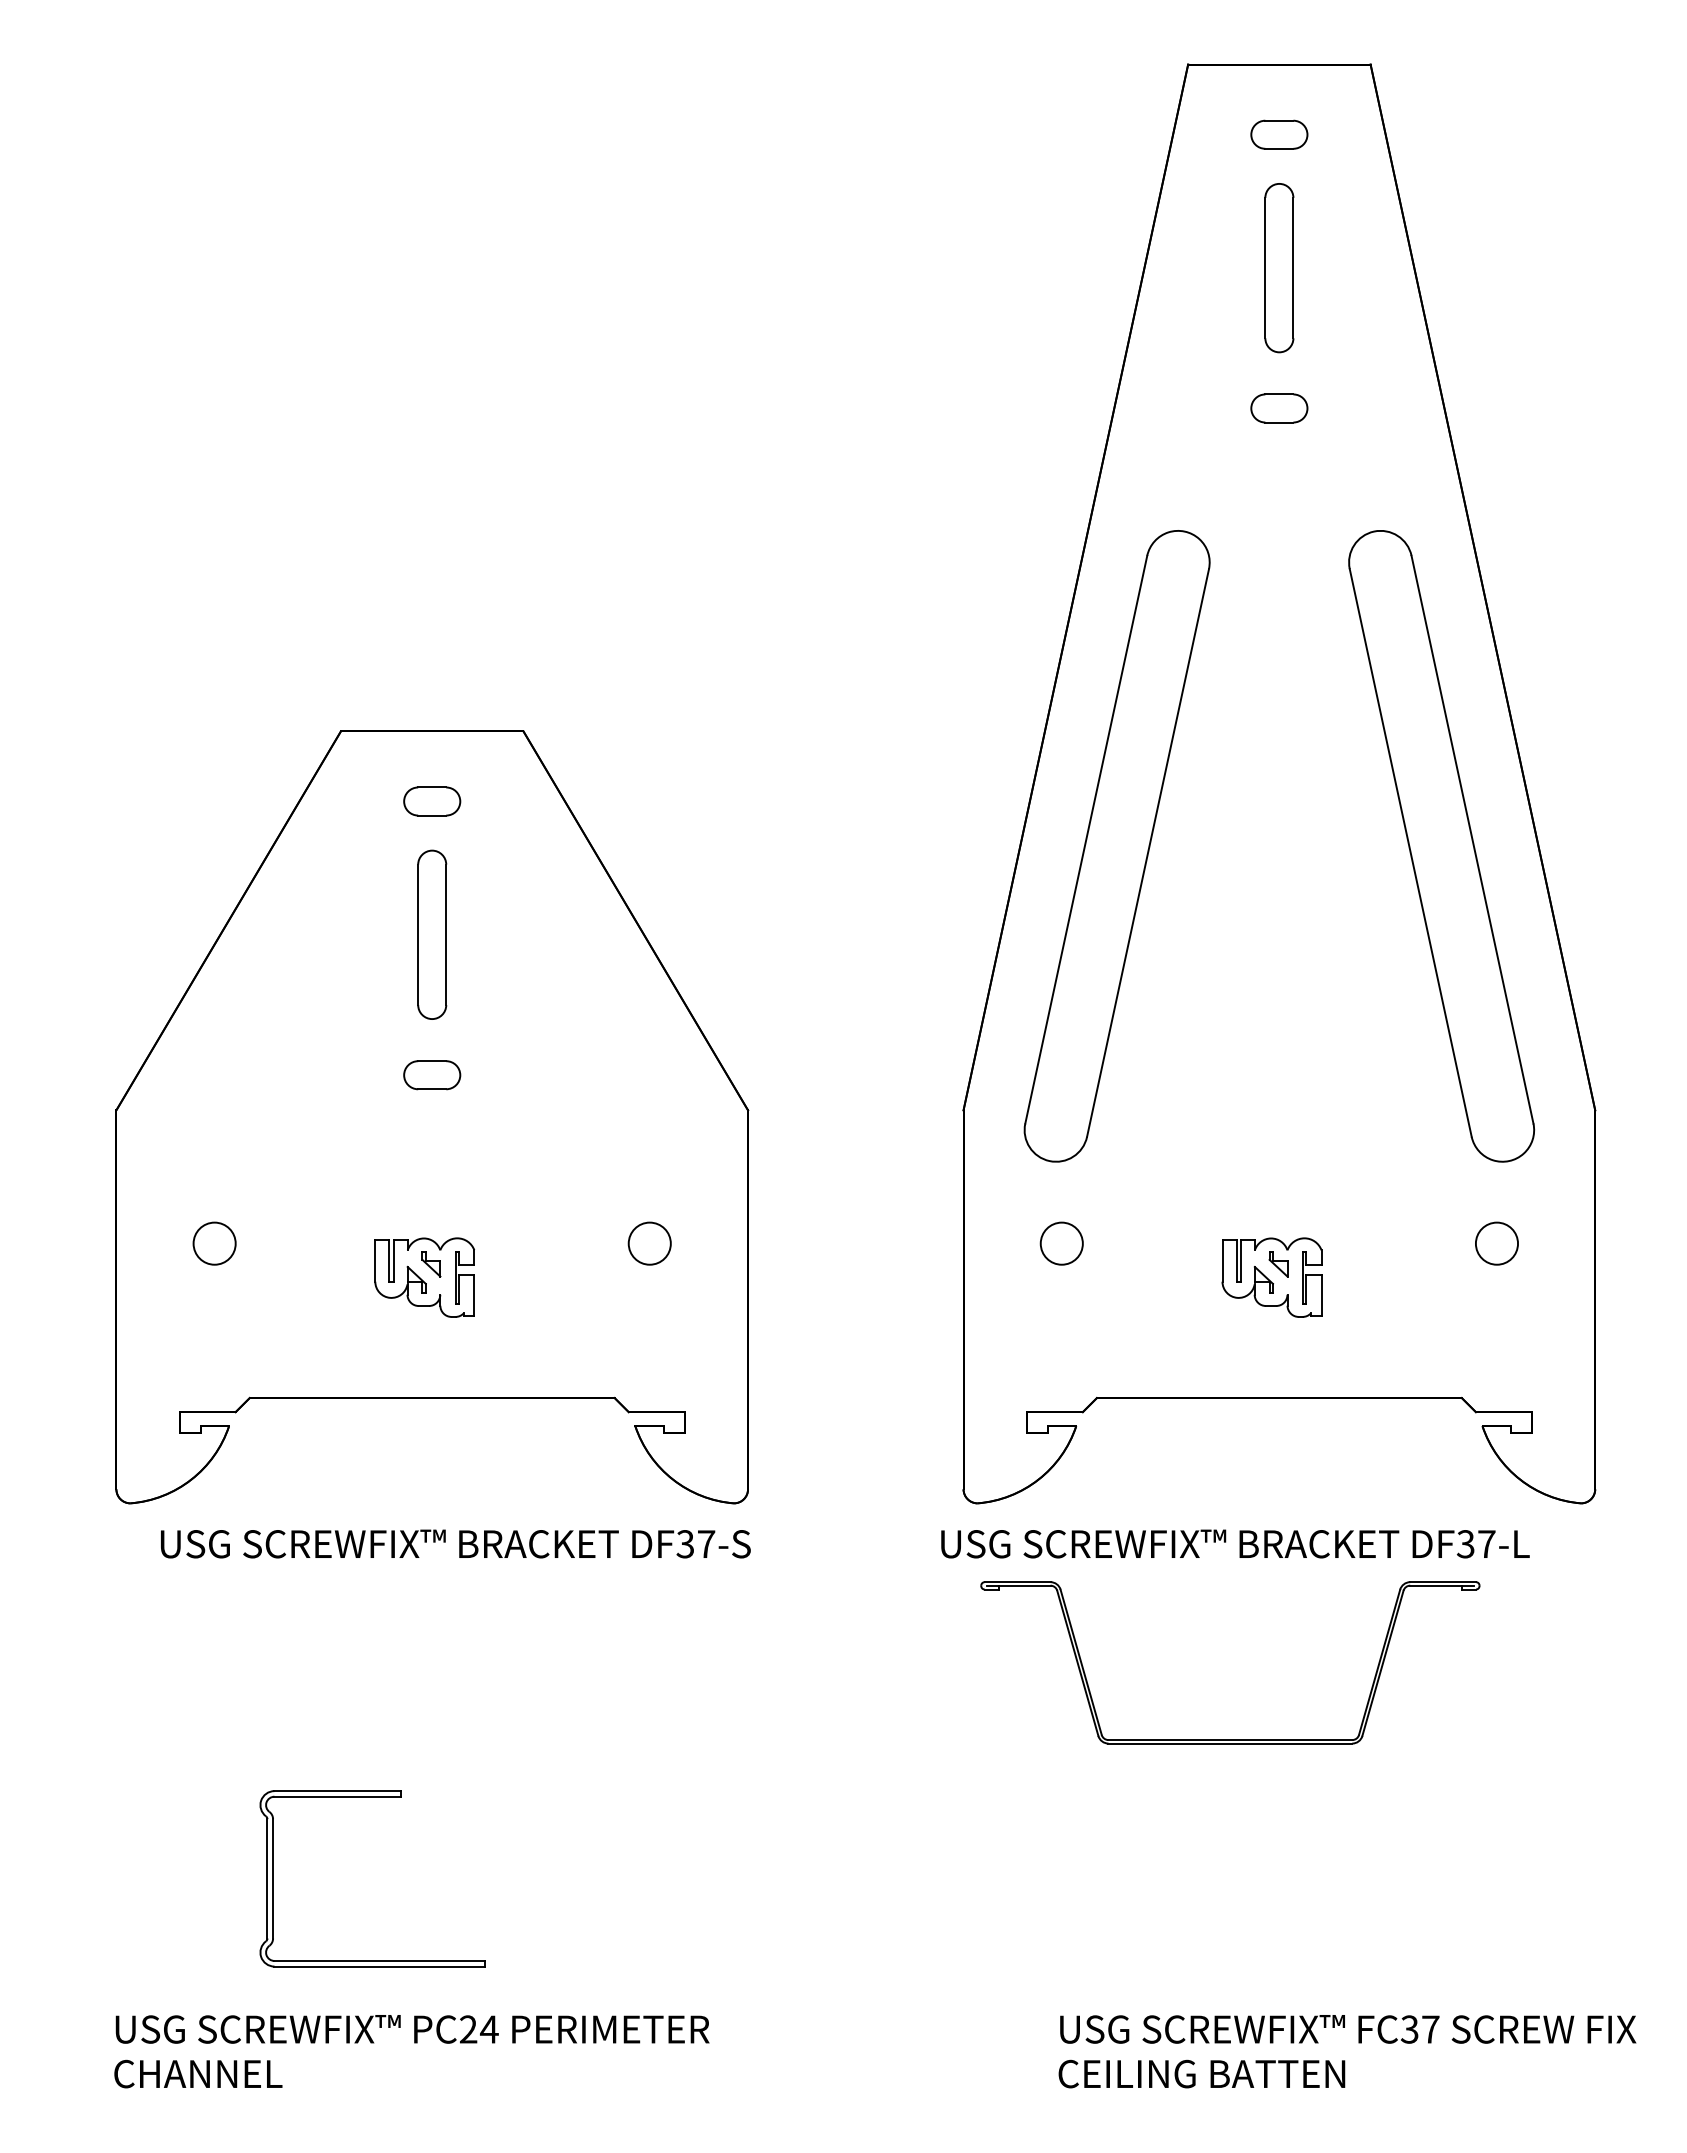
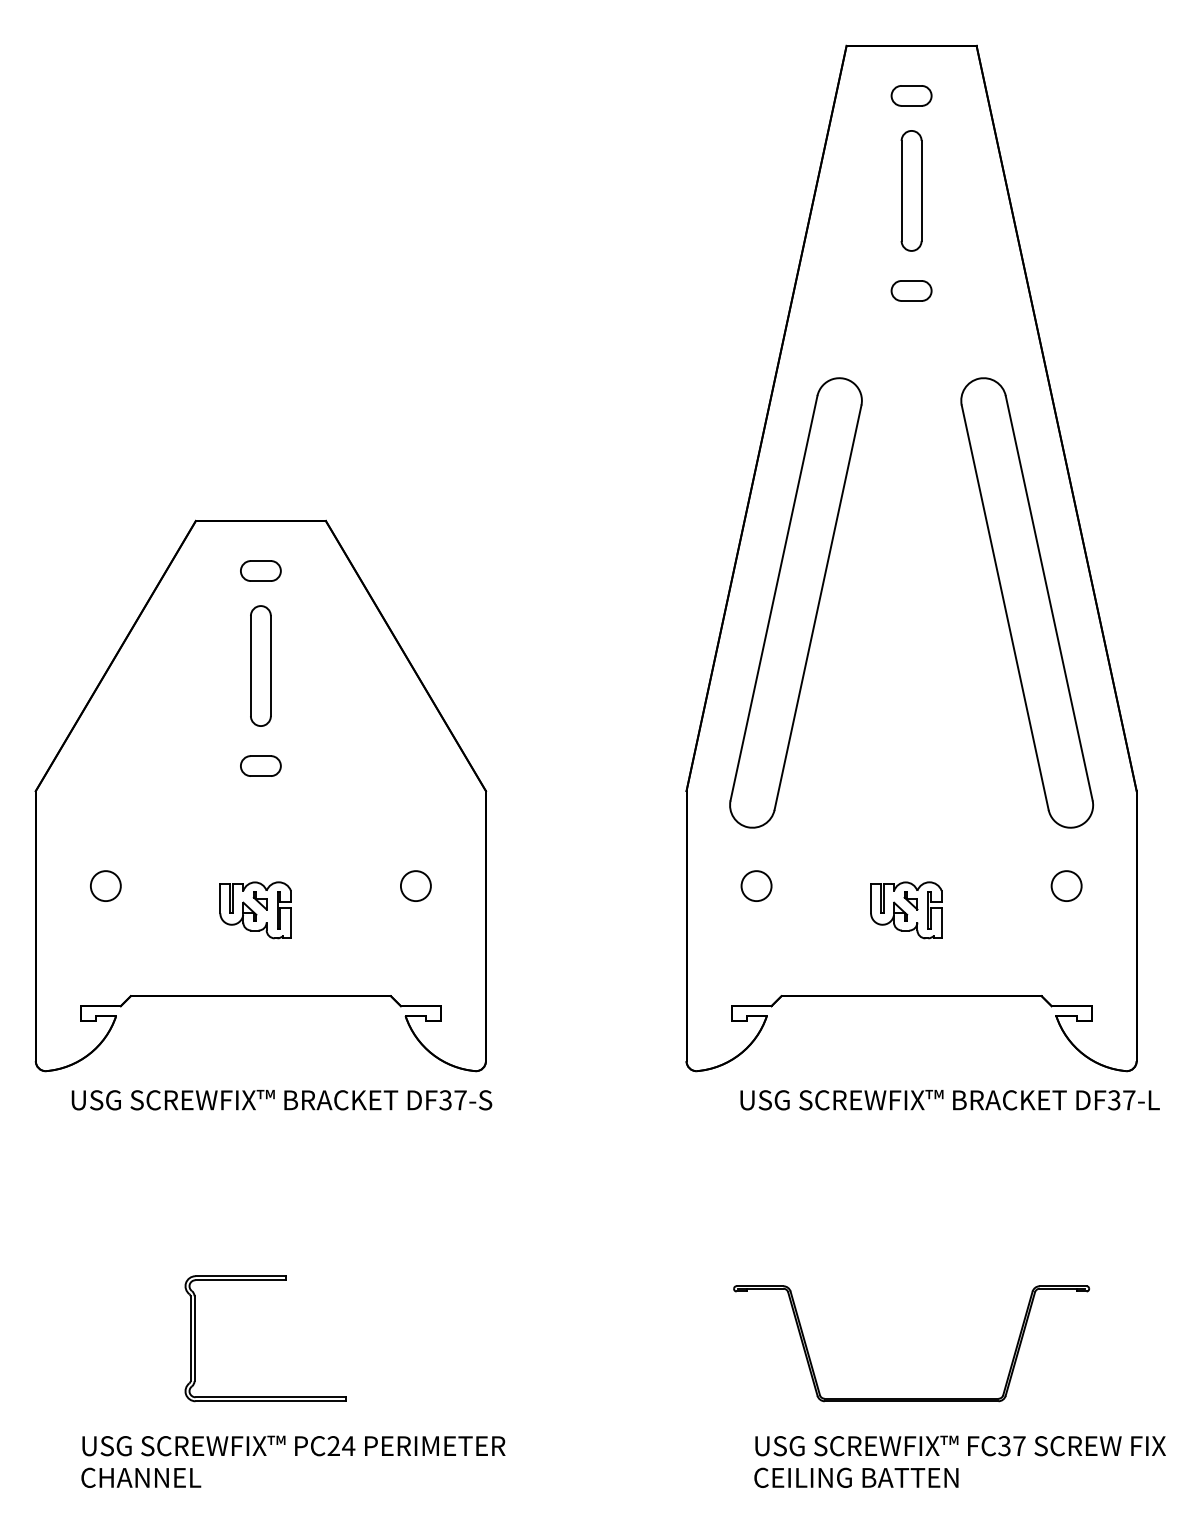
part: (432, 1117) -> (261, 796), moved
text: (455, 1543) -> (281, 1099), moved
text: (1235, 1543) -> (950, 1099), moved
part: (1230, 1739) -> (911, 1398), moved

